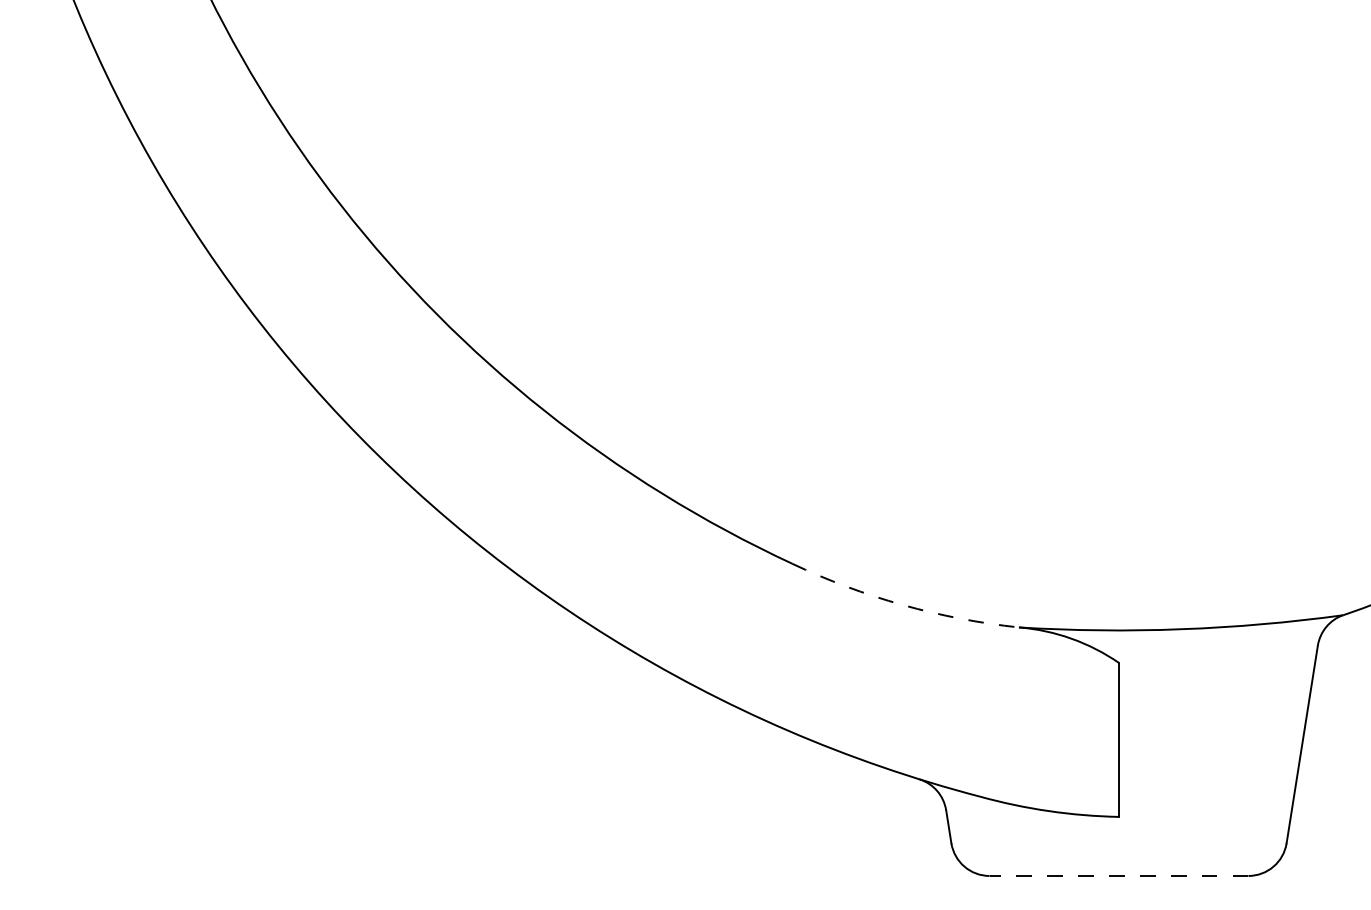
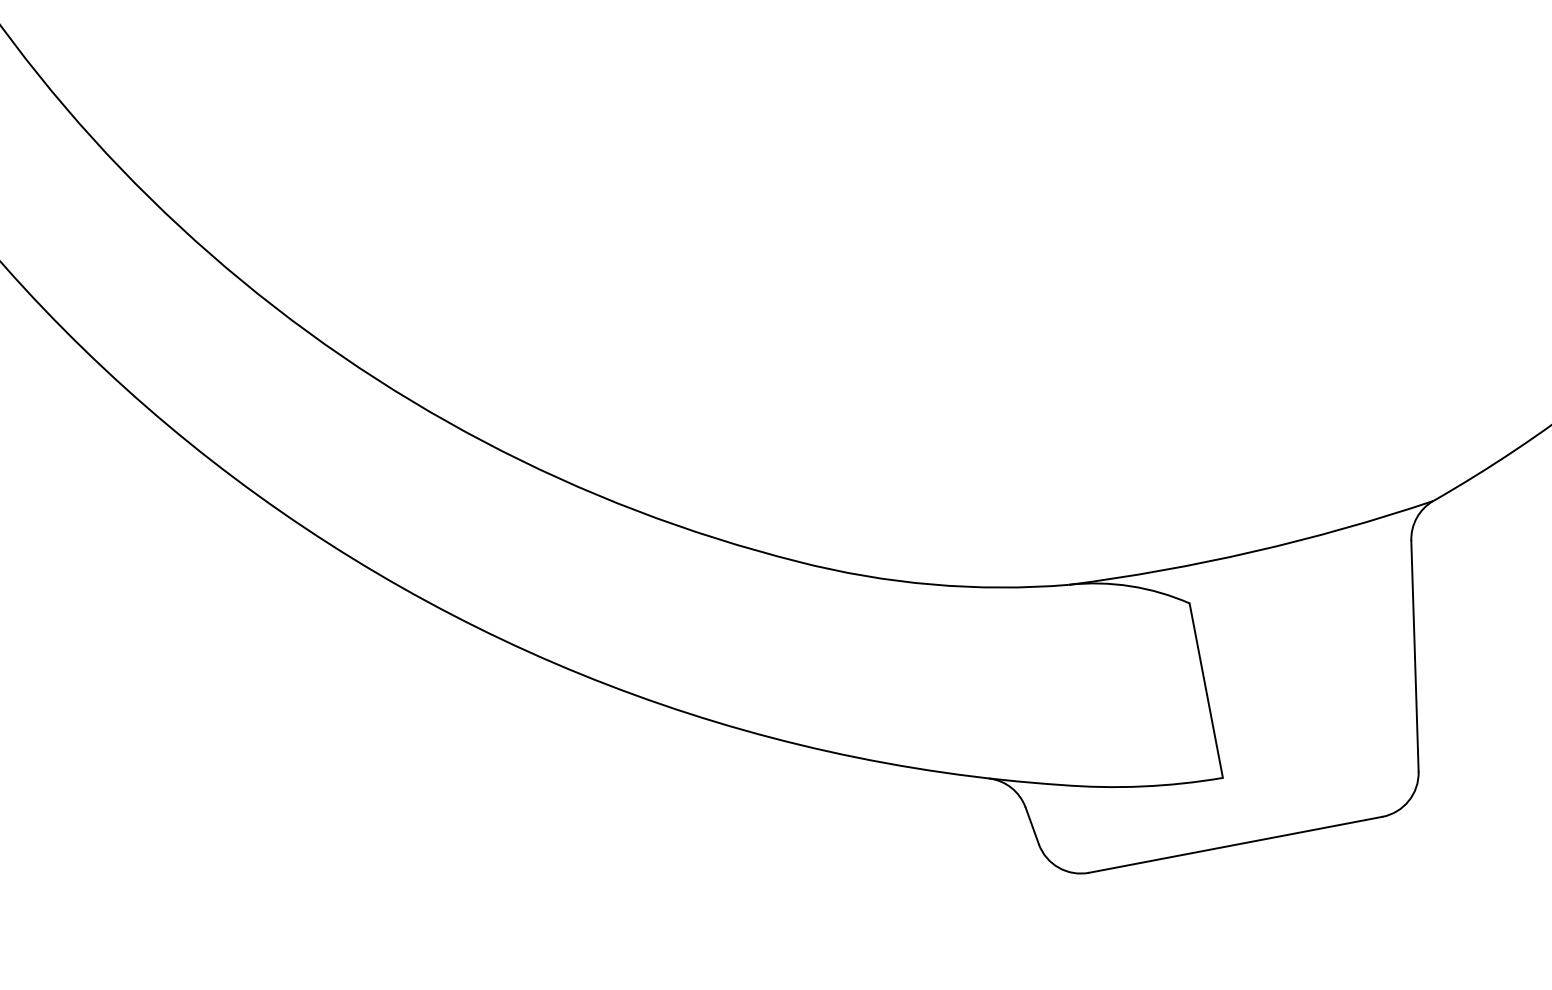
arc: (902, 605) -> (931, 585), dashed -> solid
line: (1118, 875) -> (1235, 844), dashed -> solid

